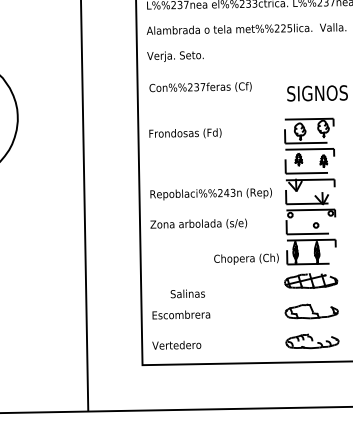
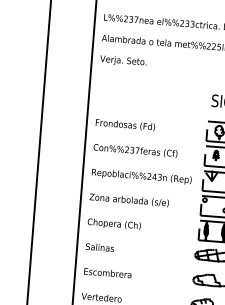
text: (200, 87) -> (135, 150), moved
text: (246, 258) -> (114, 223), moved
text: (187, 293) -> (99, 247), moved

